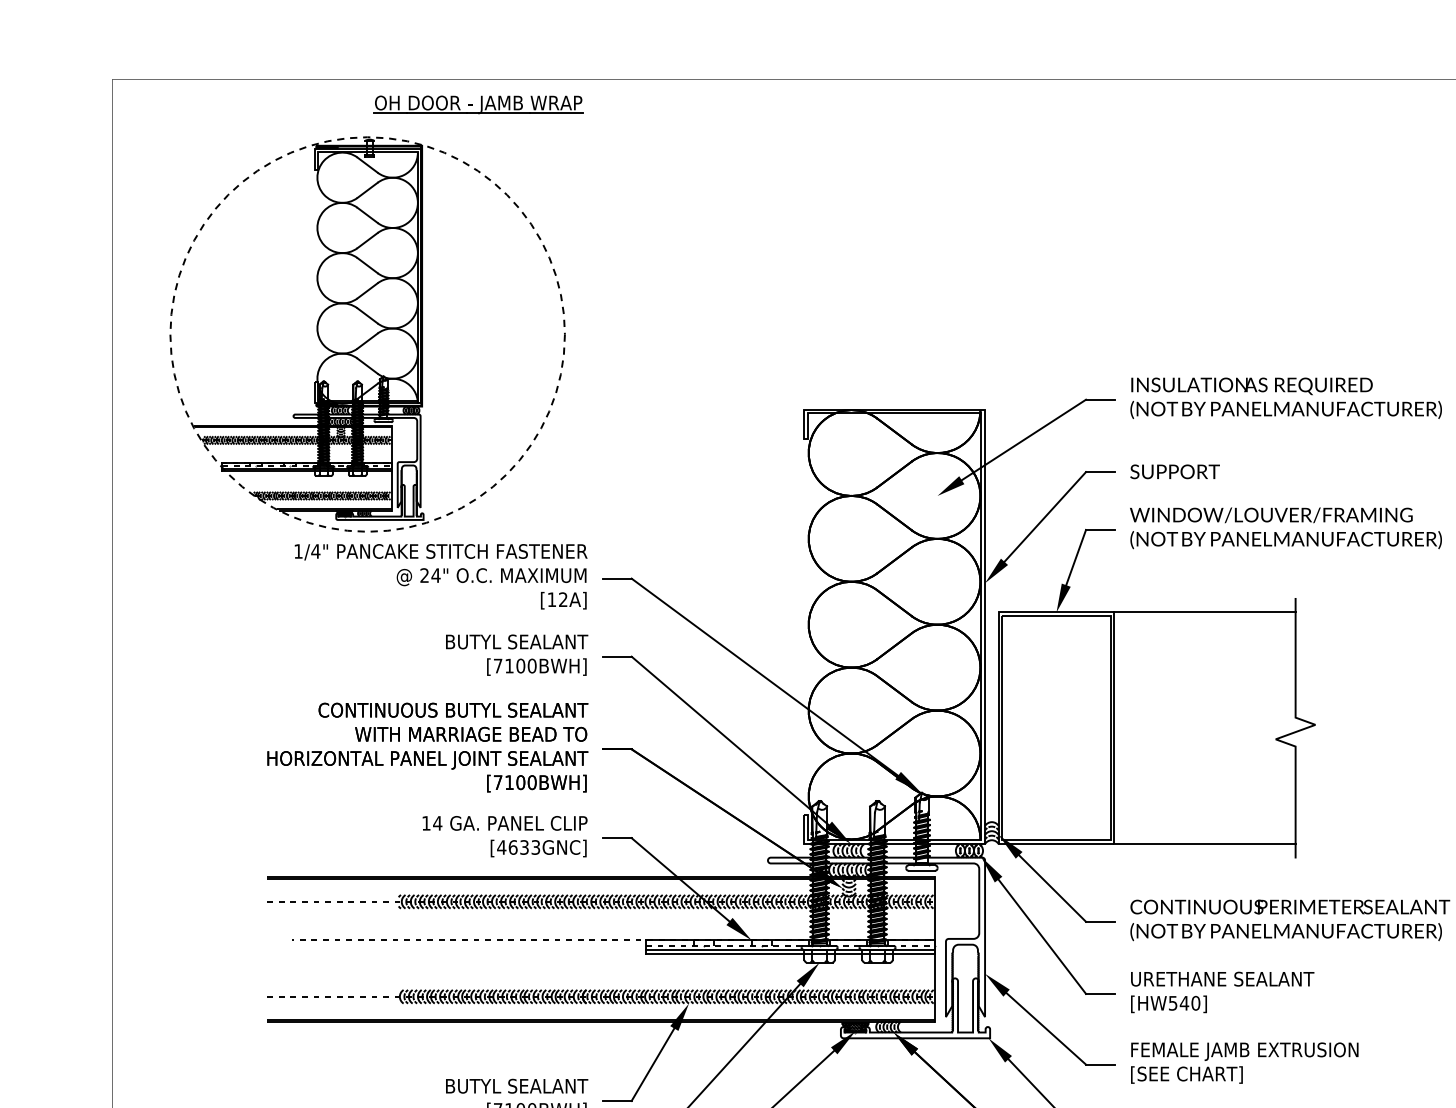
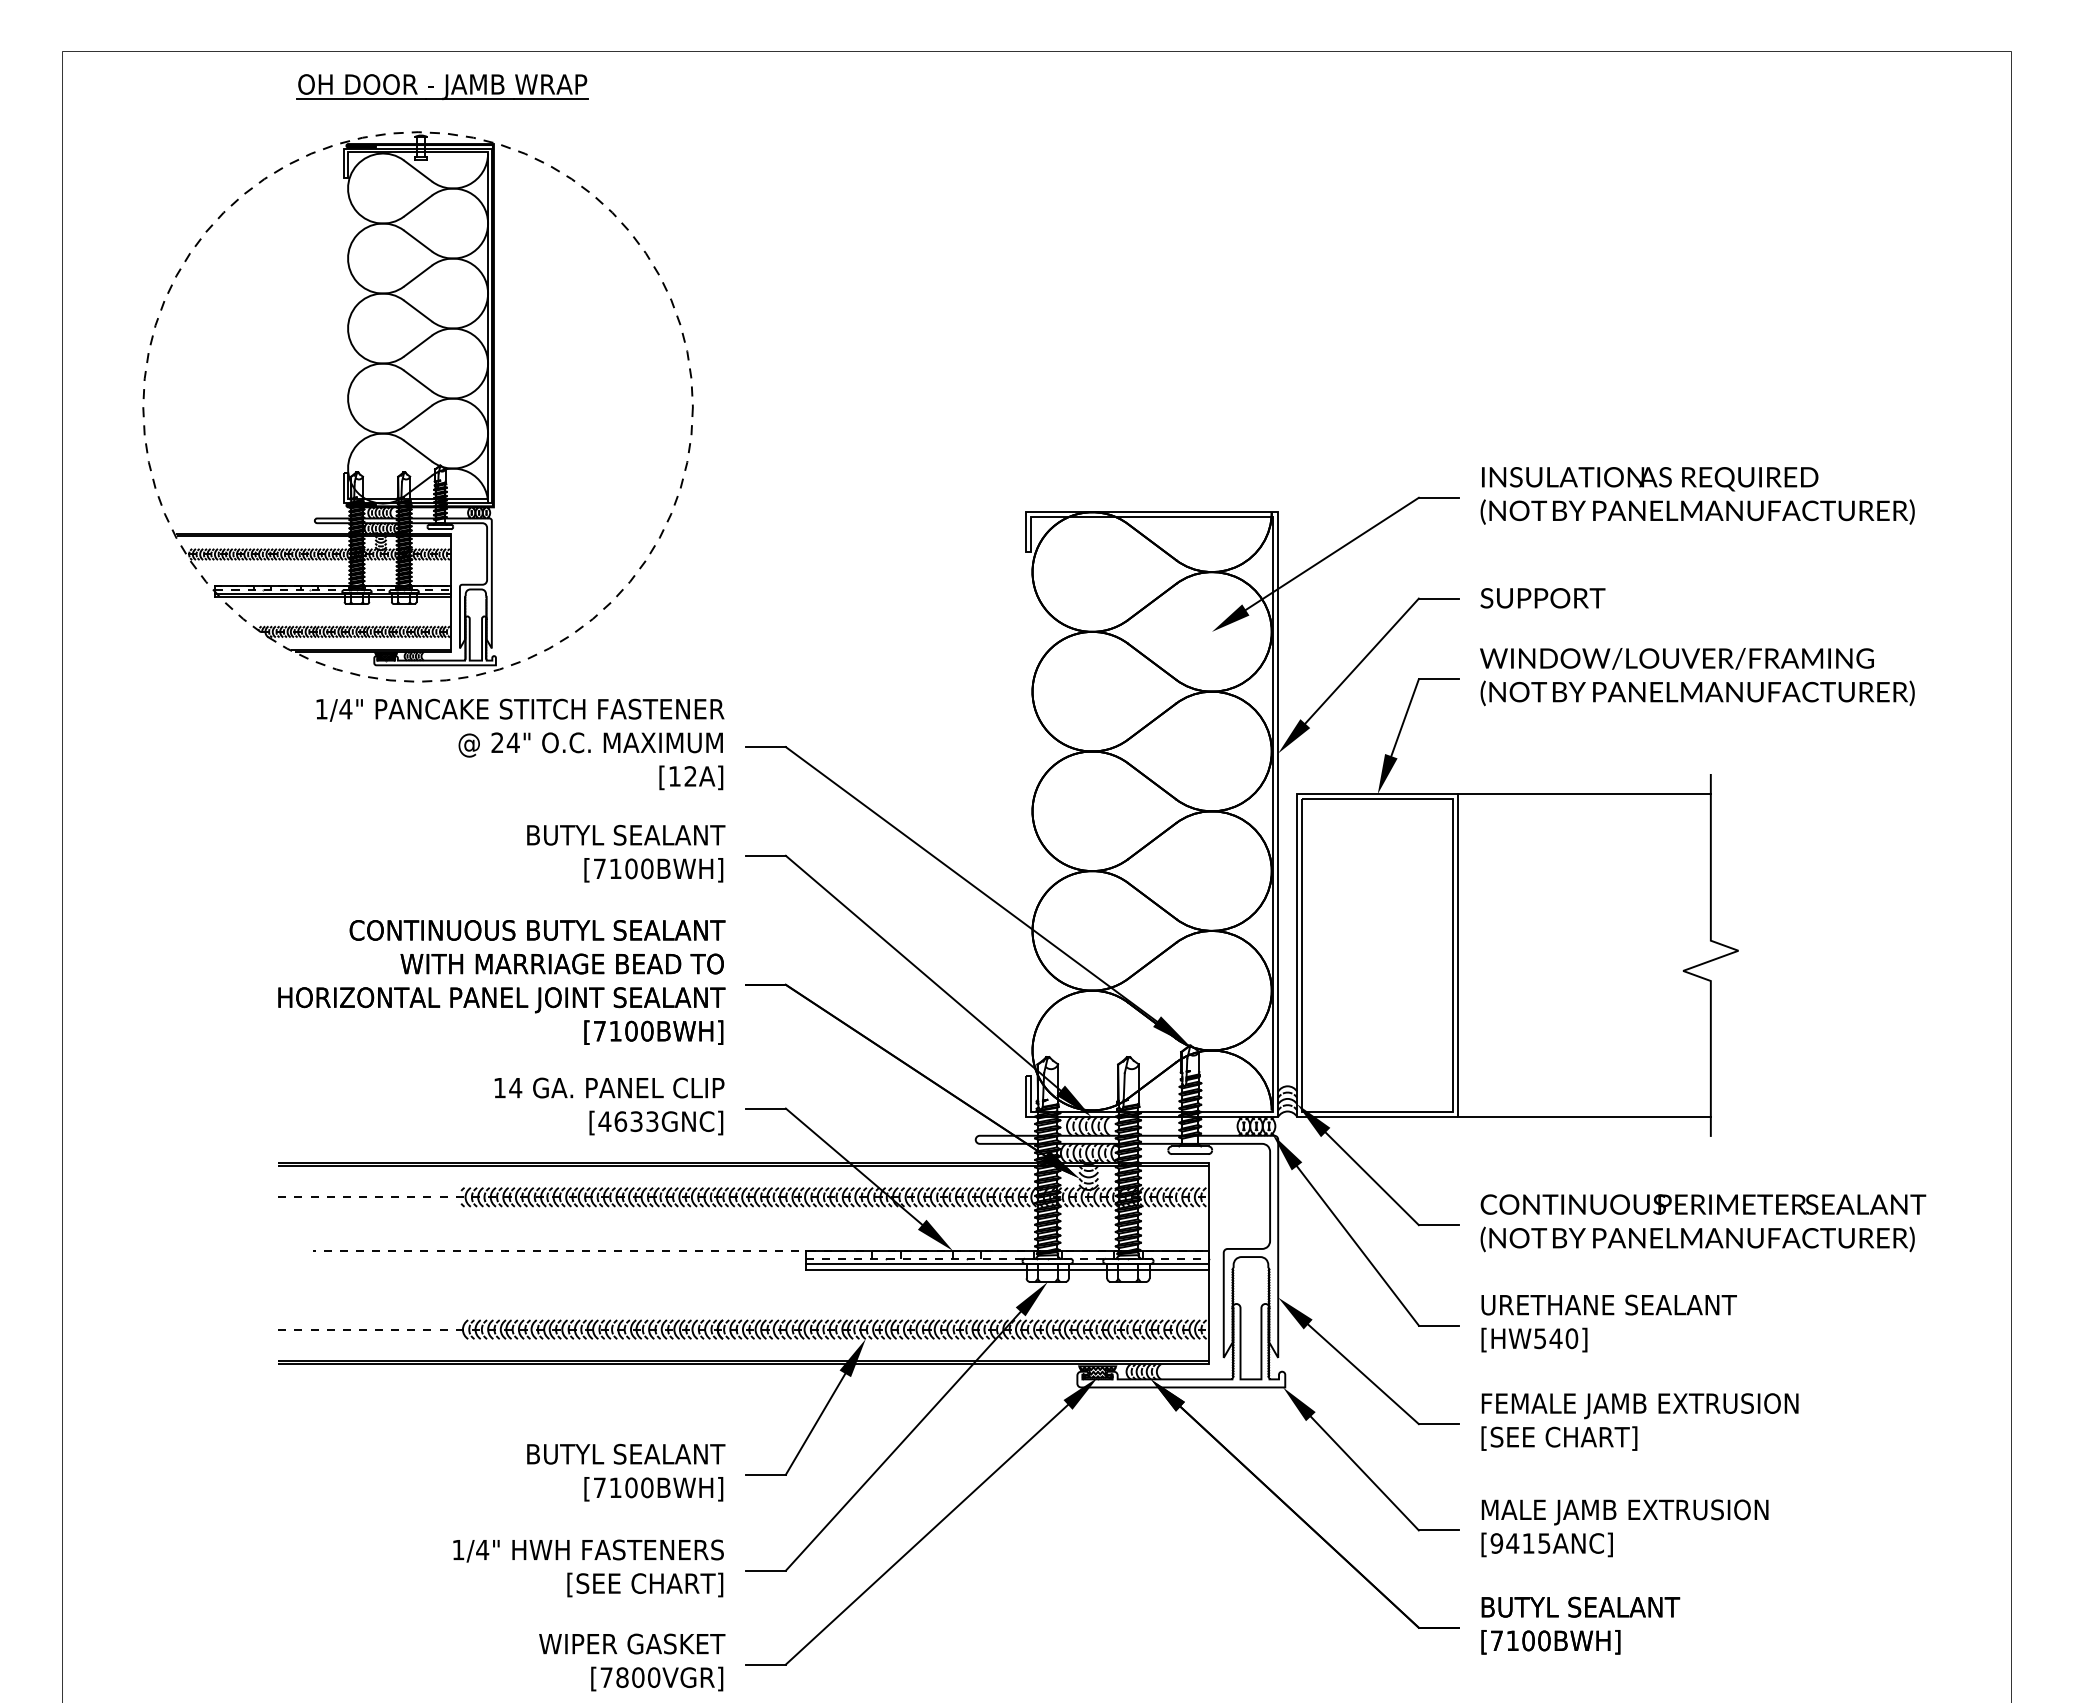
part: (478, 104) -> (442, 86), moved

